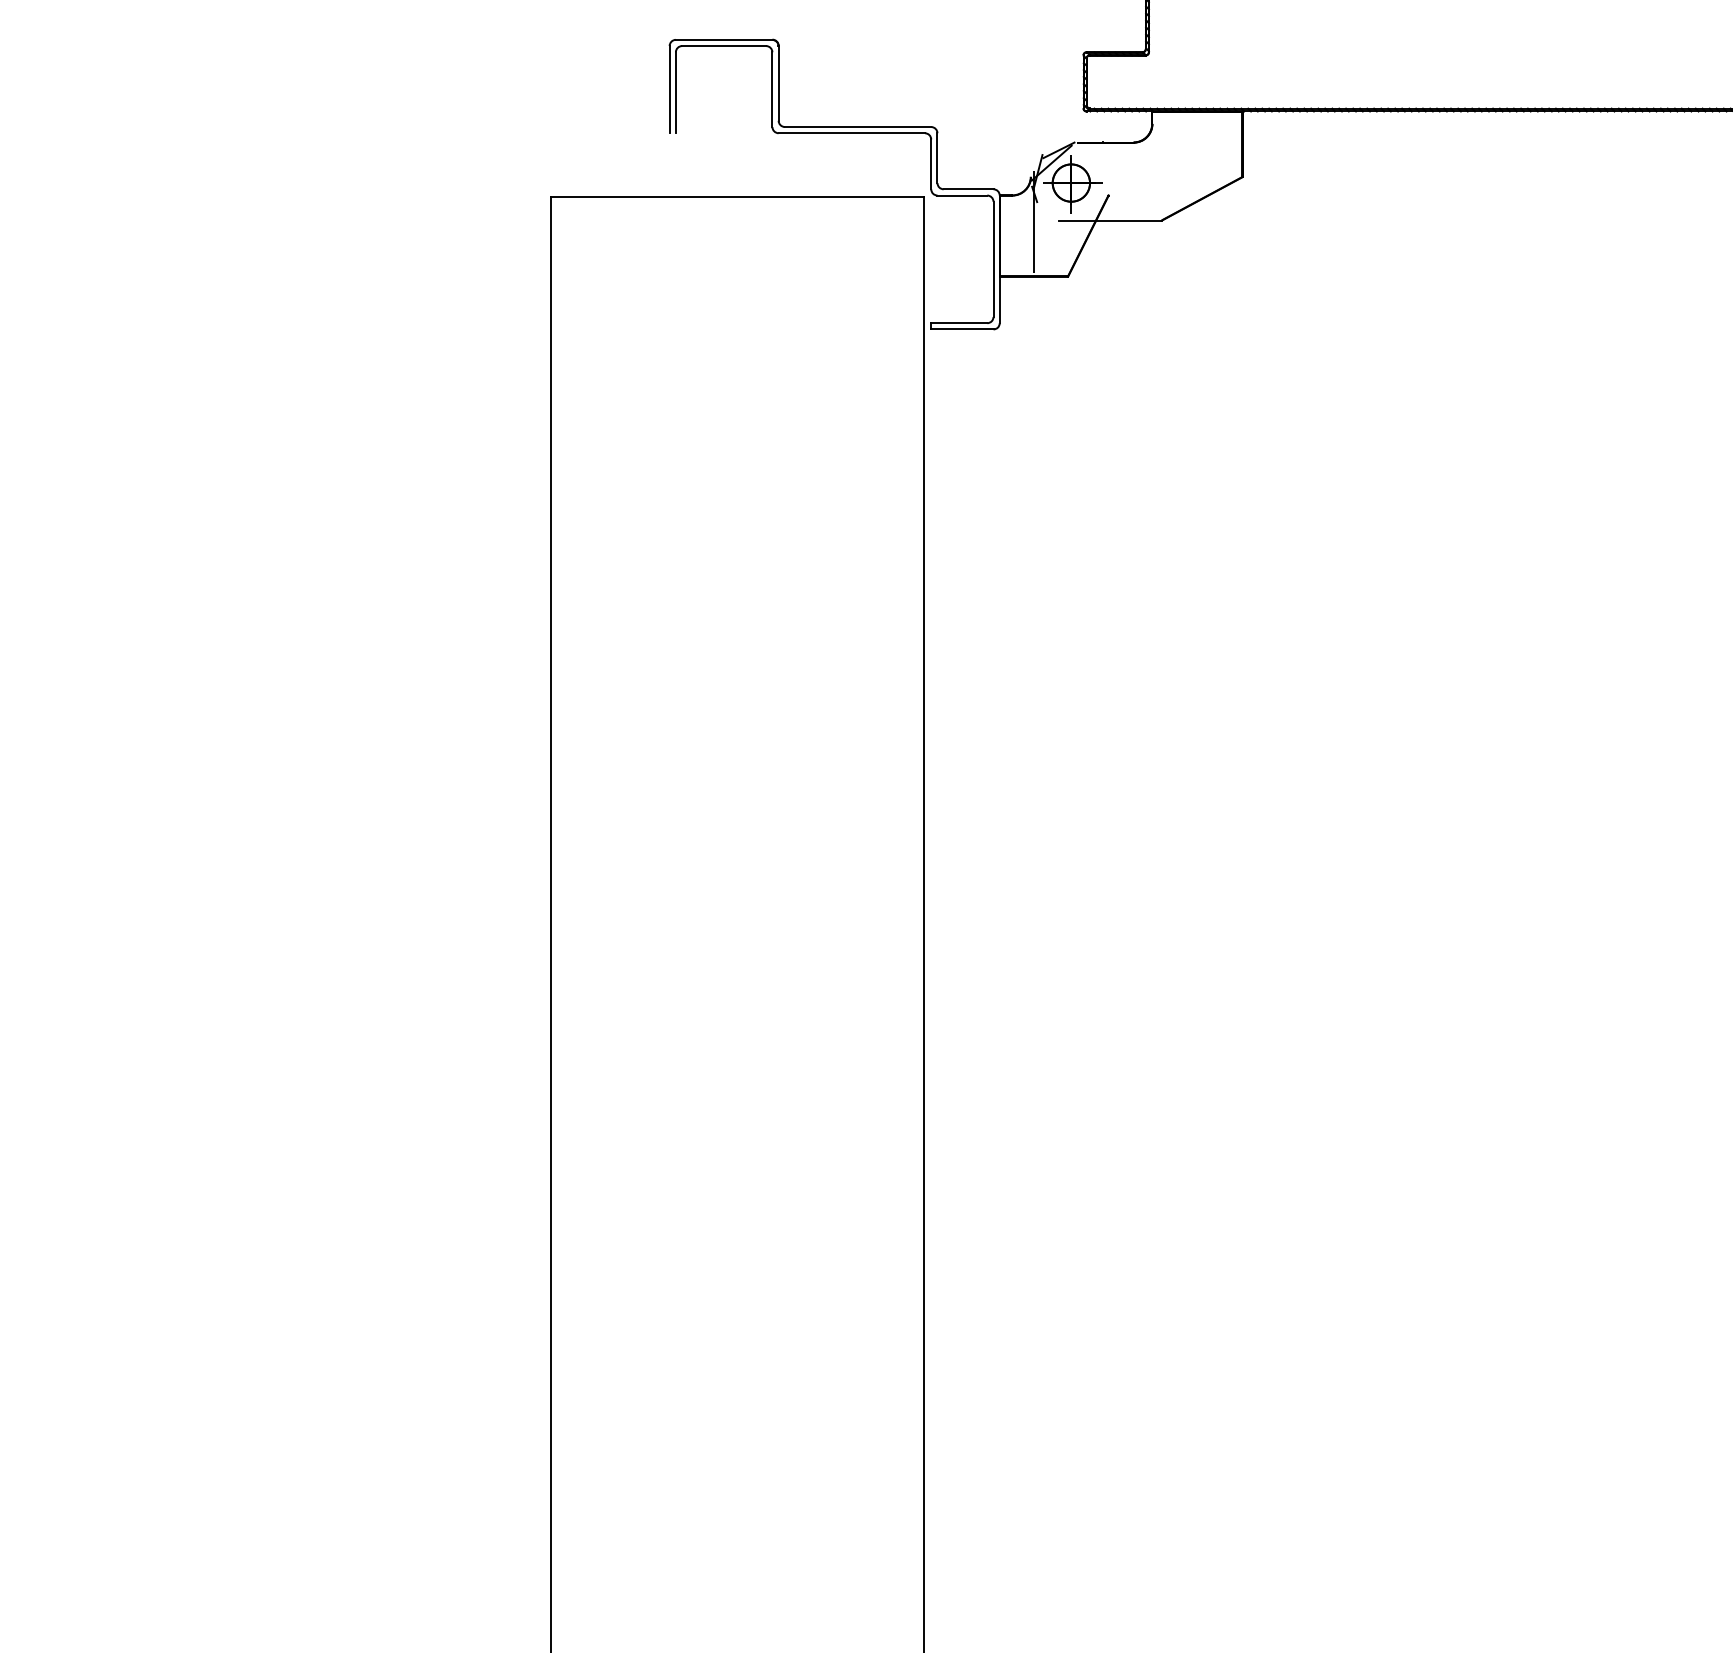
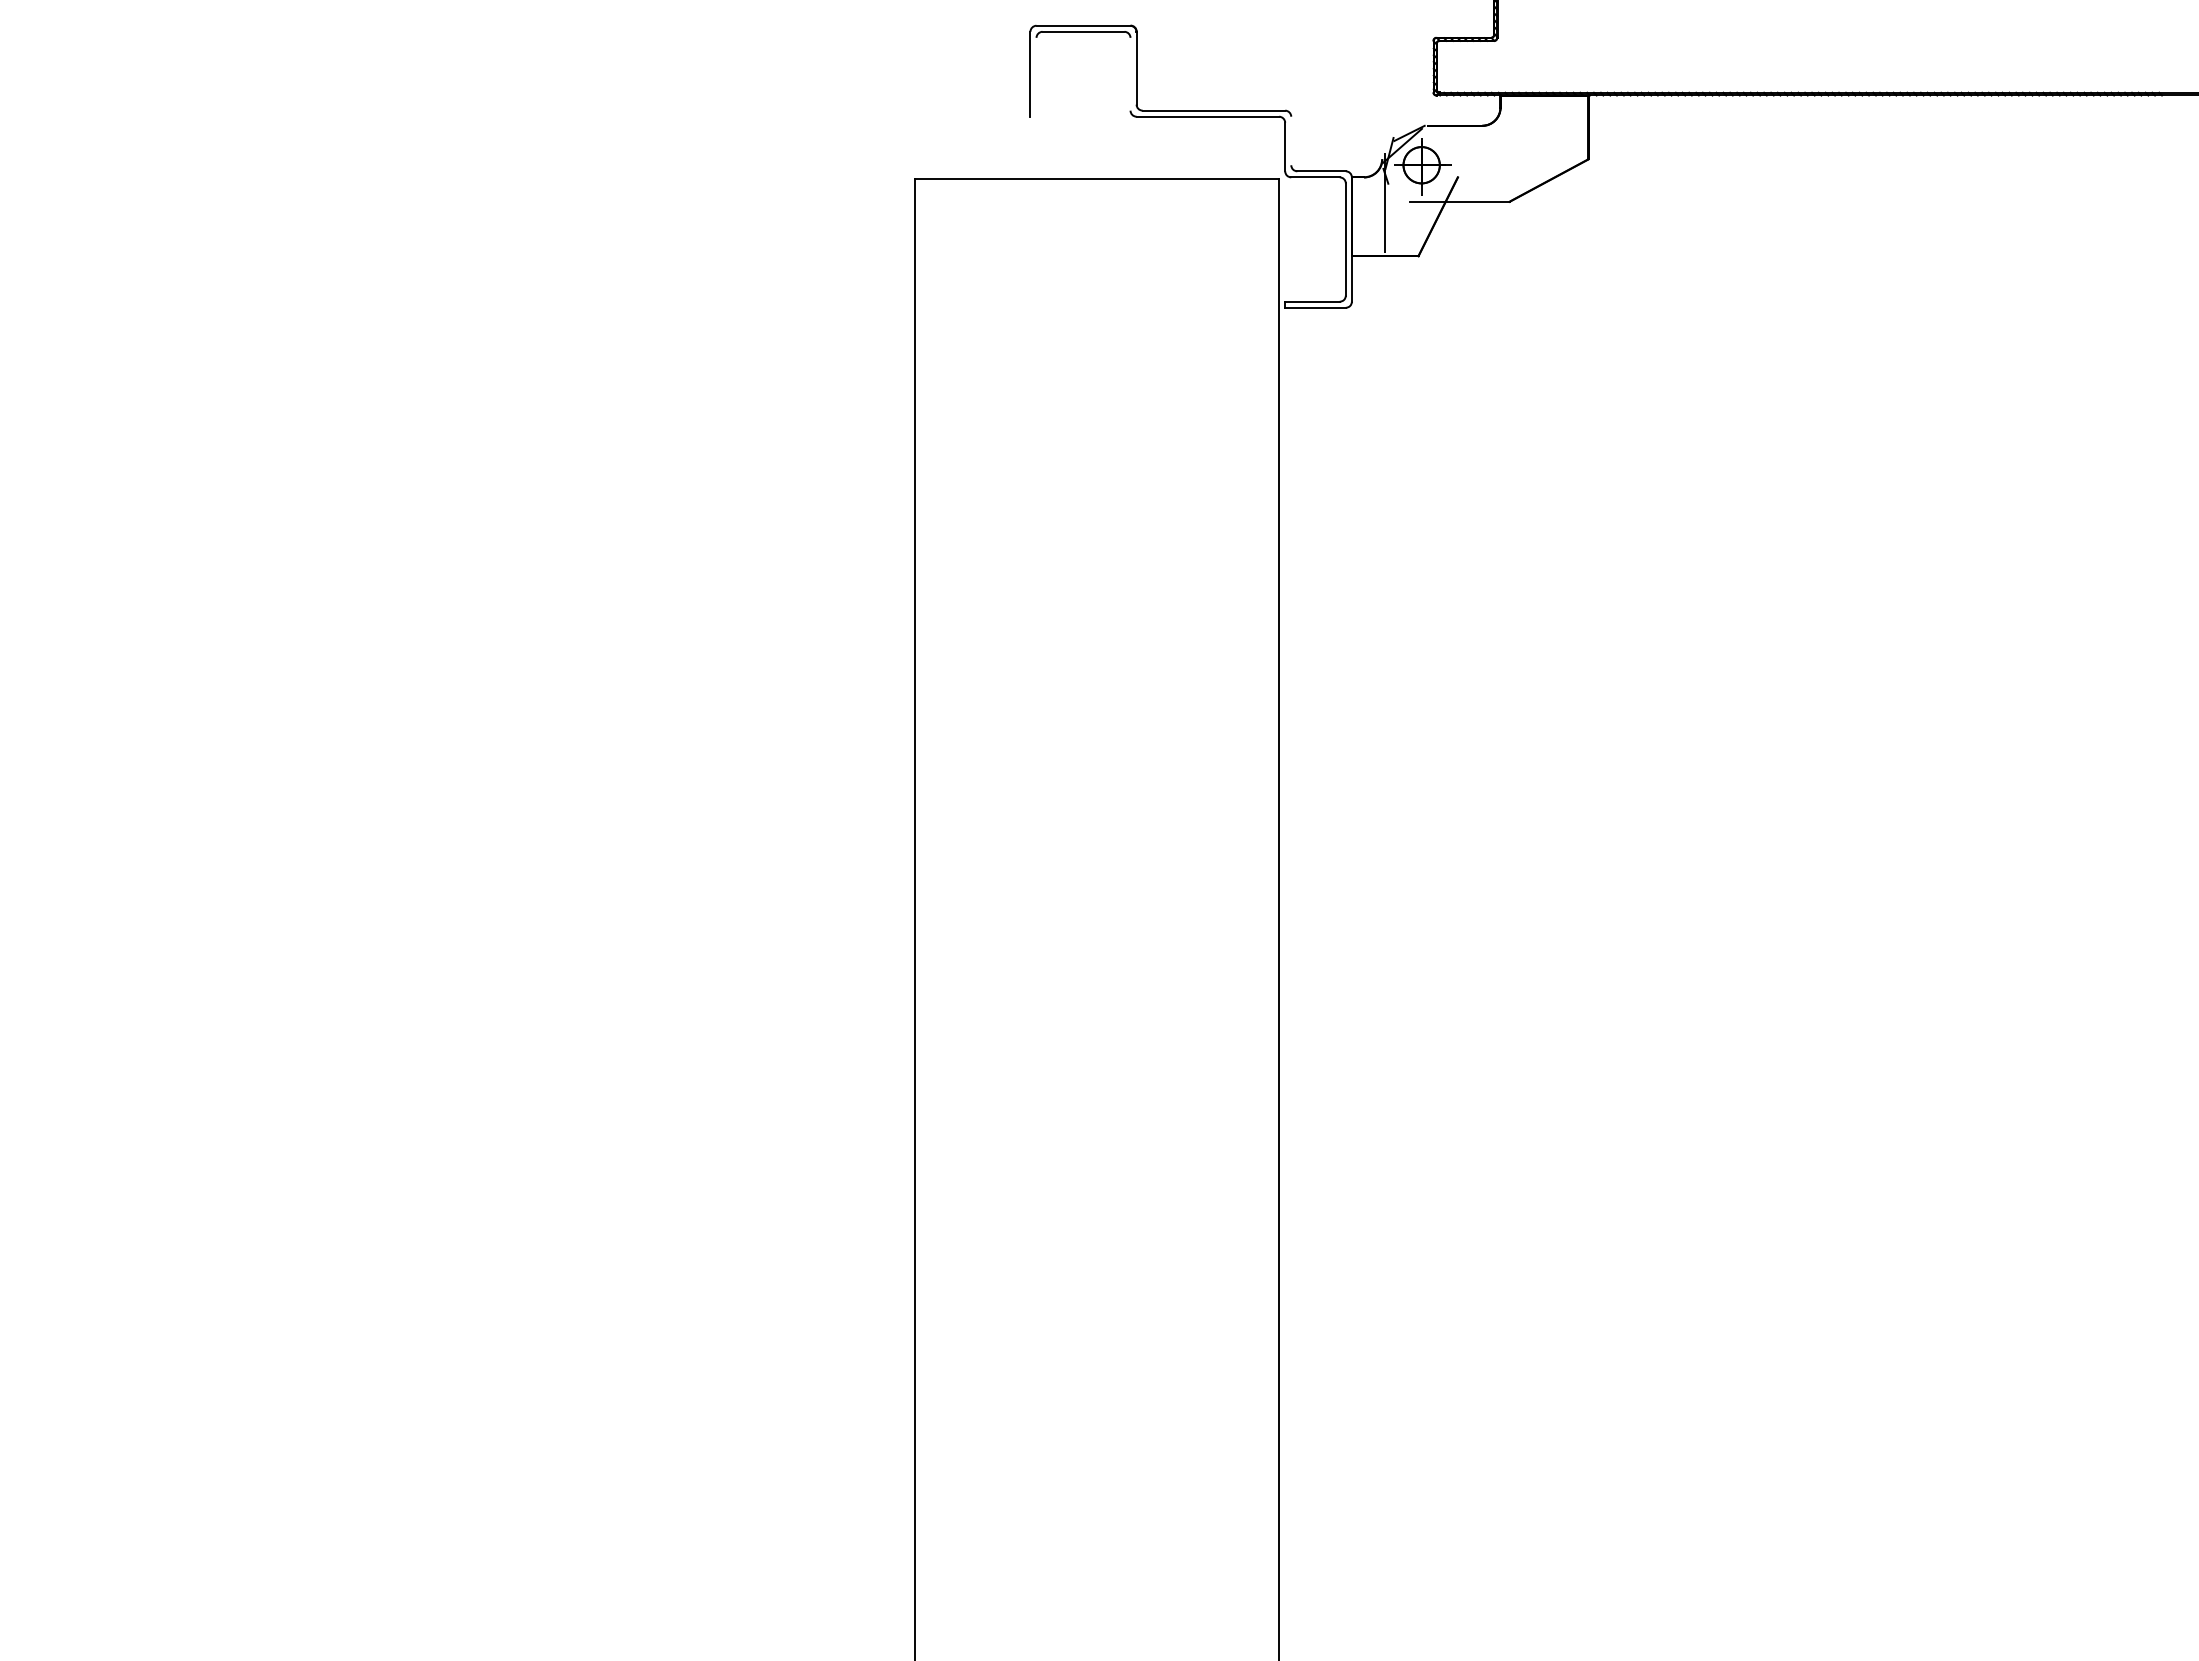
line: (772, 88) -> (1130, 73), removed
line: (675, 91) -> (1036, 76), removed
line: (937, 157) -> (1291, 140), removed

